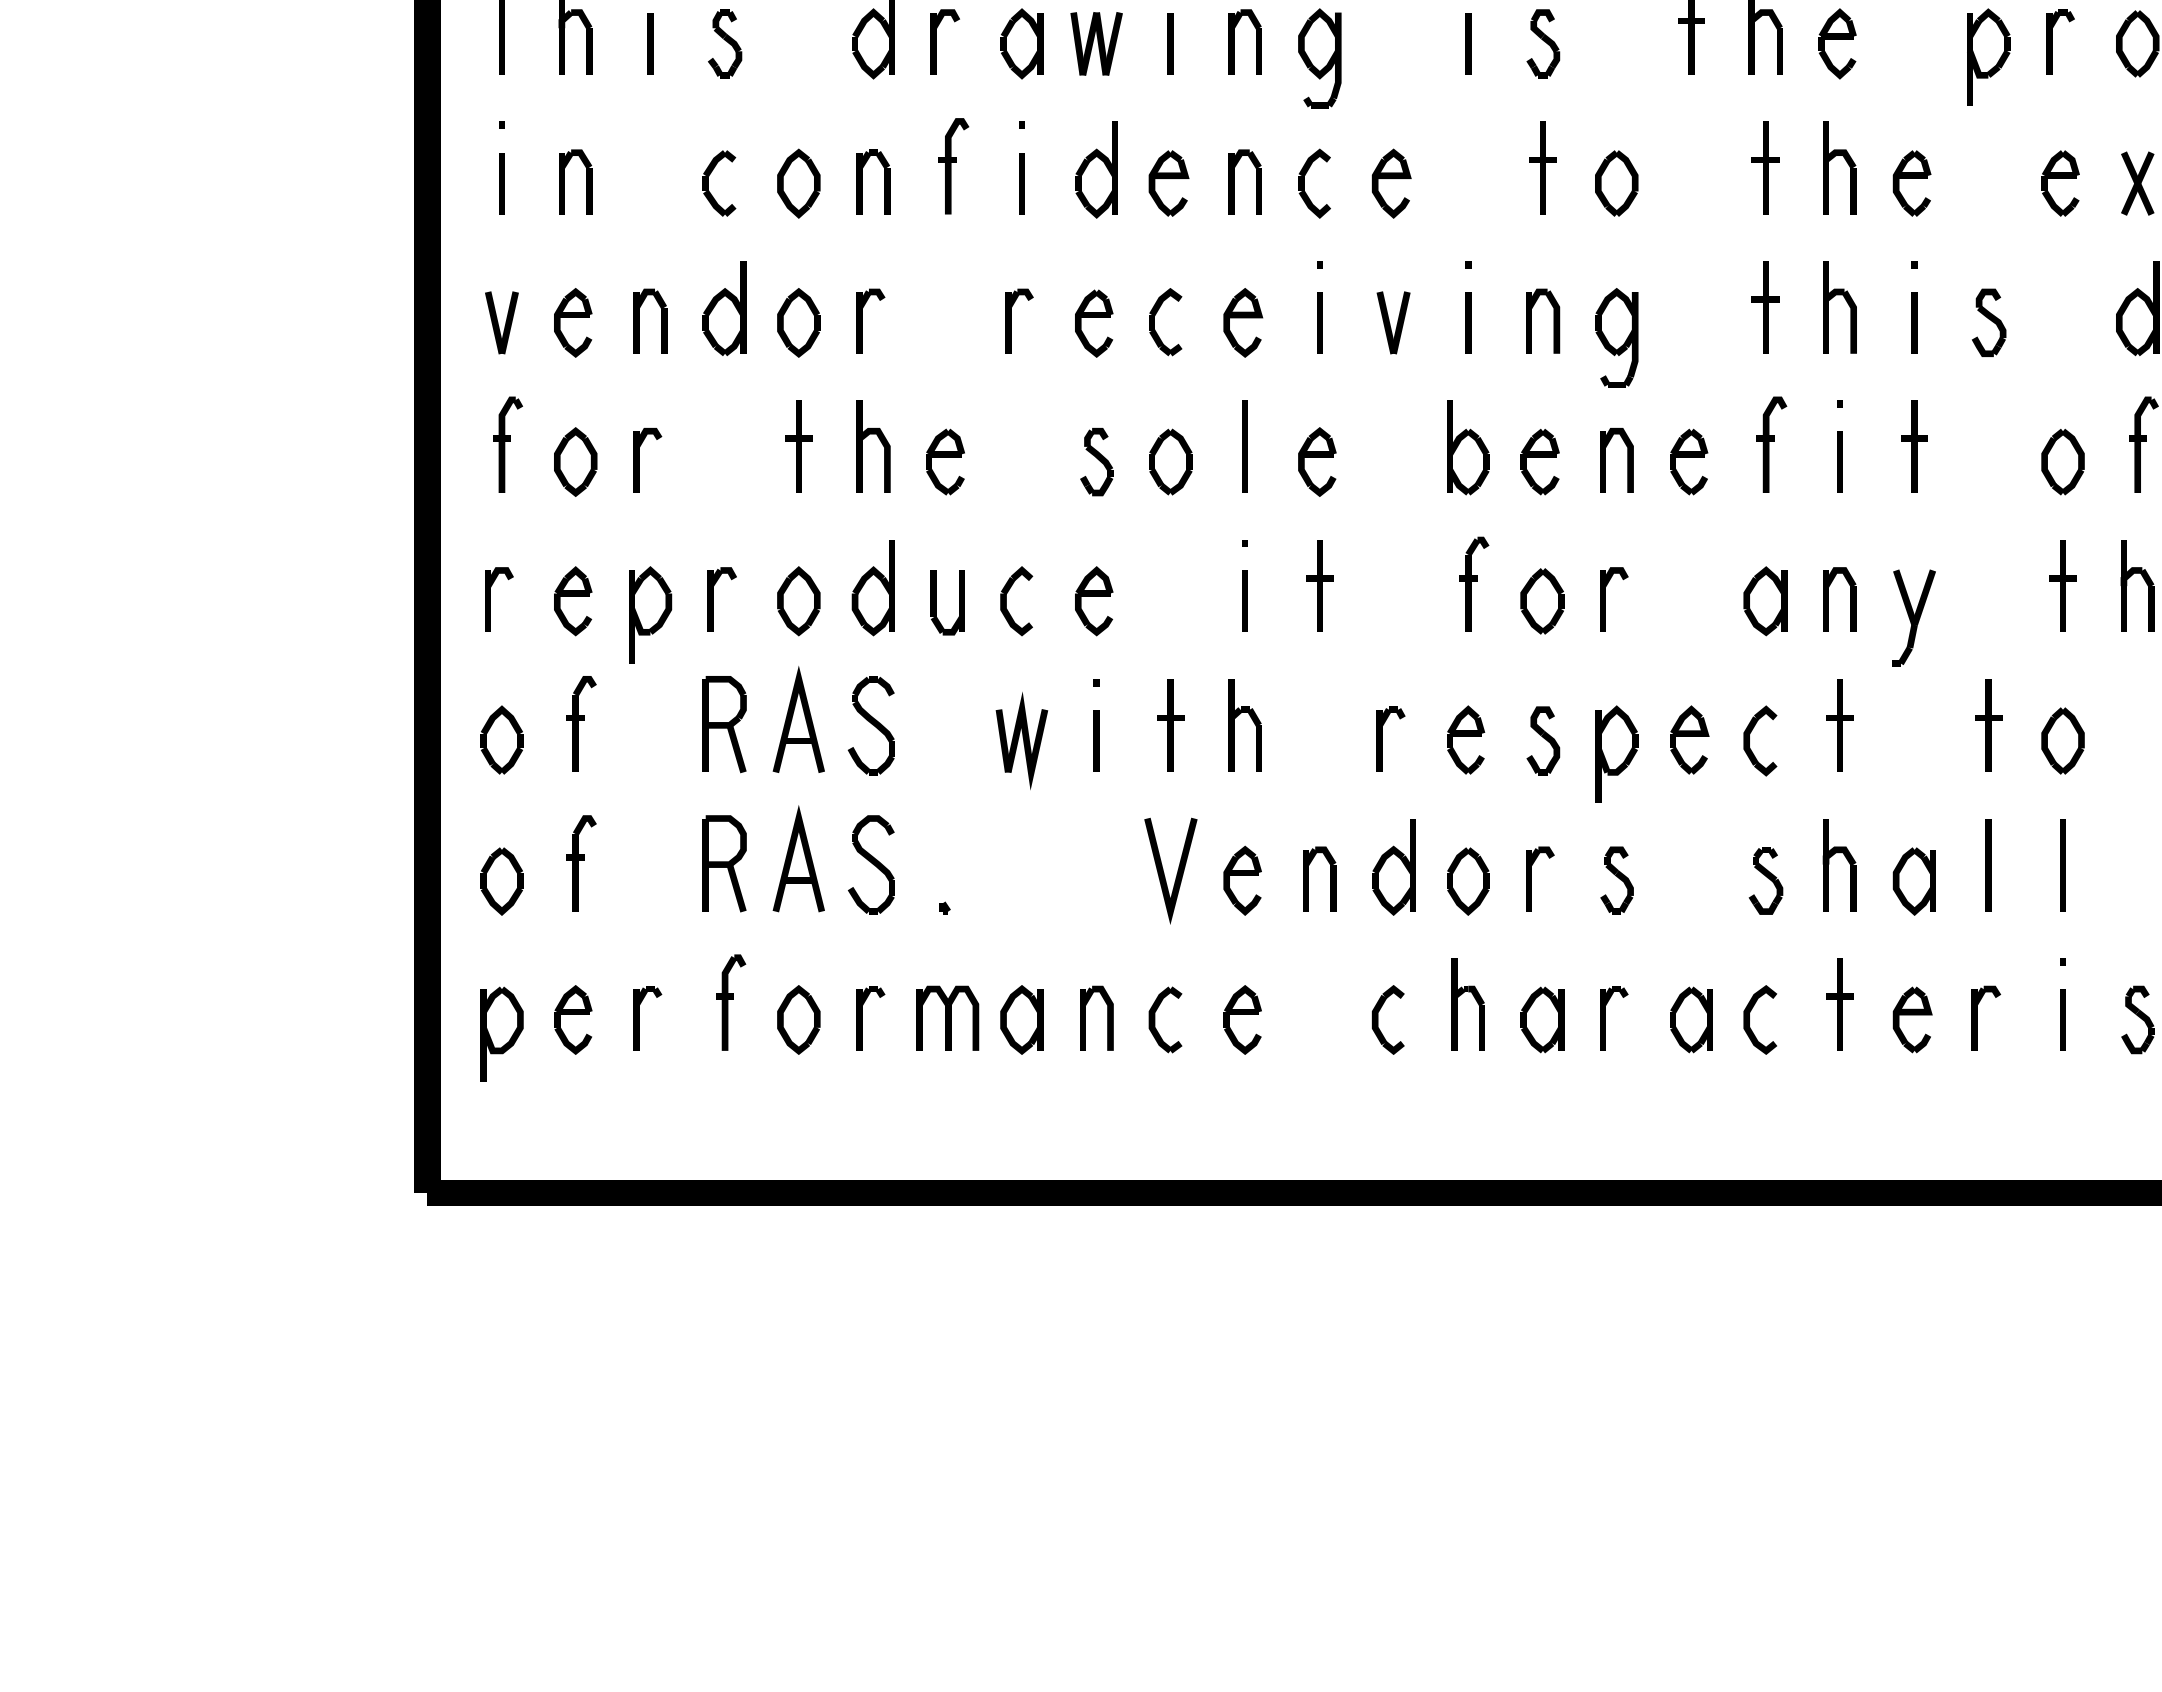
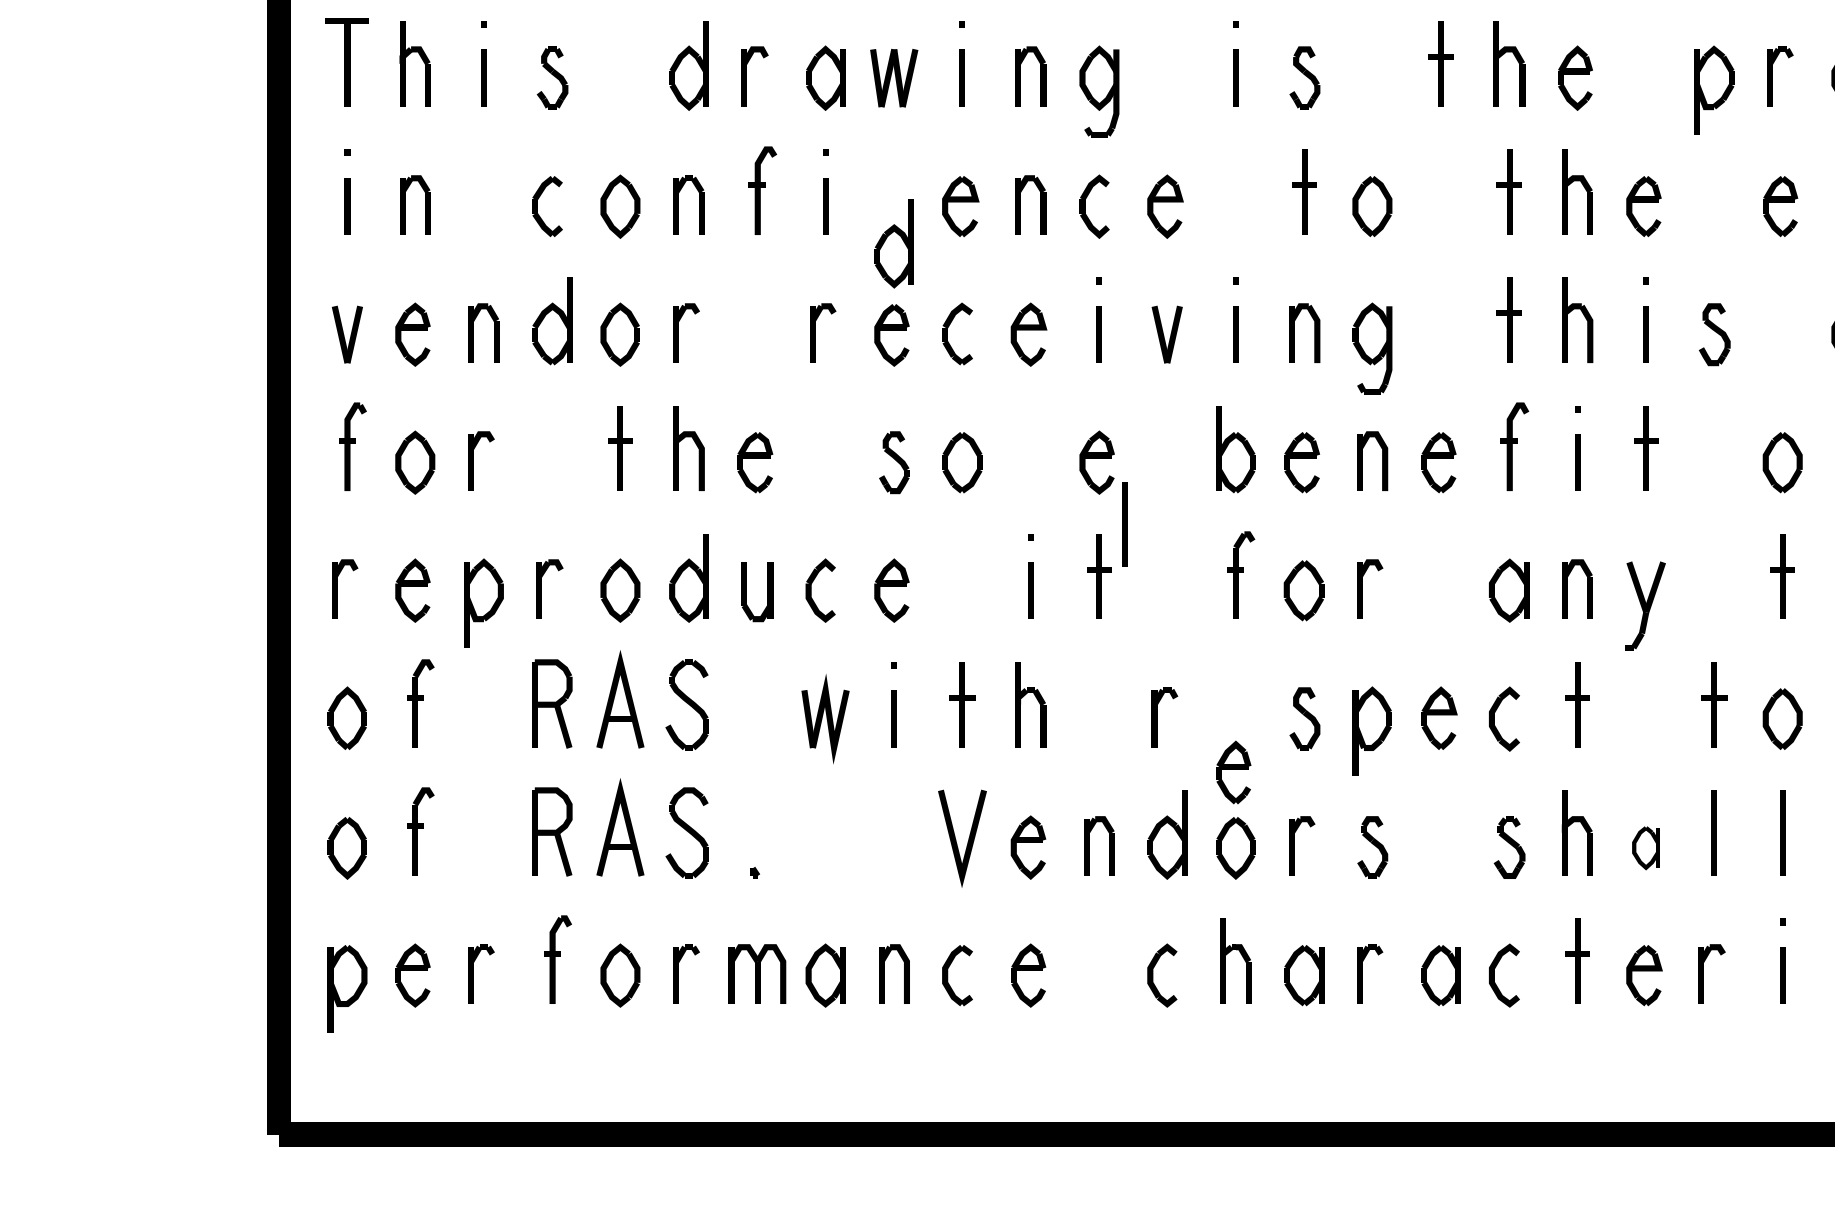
part: (1096, 169) -> (894, 243), moved
line: (1244, 446) -> (1123, 524), moved
part: (1466, 739) -> (1234, 771), moved
part: (1913, 881) -> (1645, 848), size x0.7

